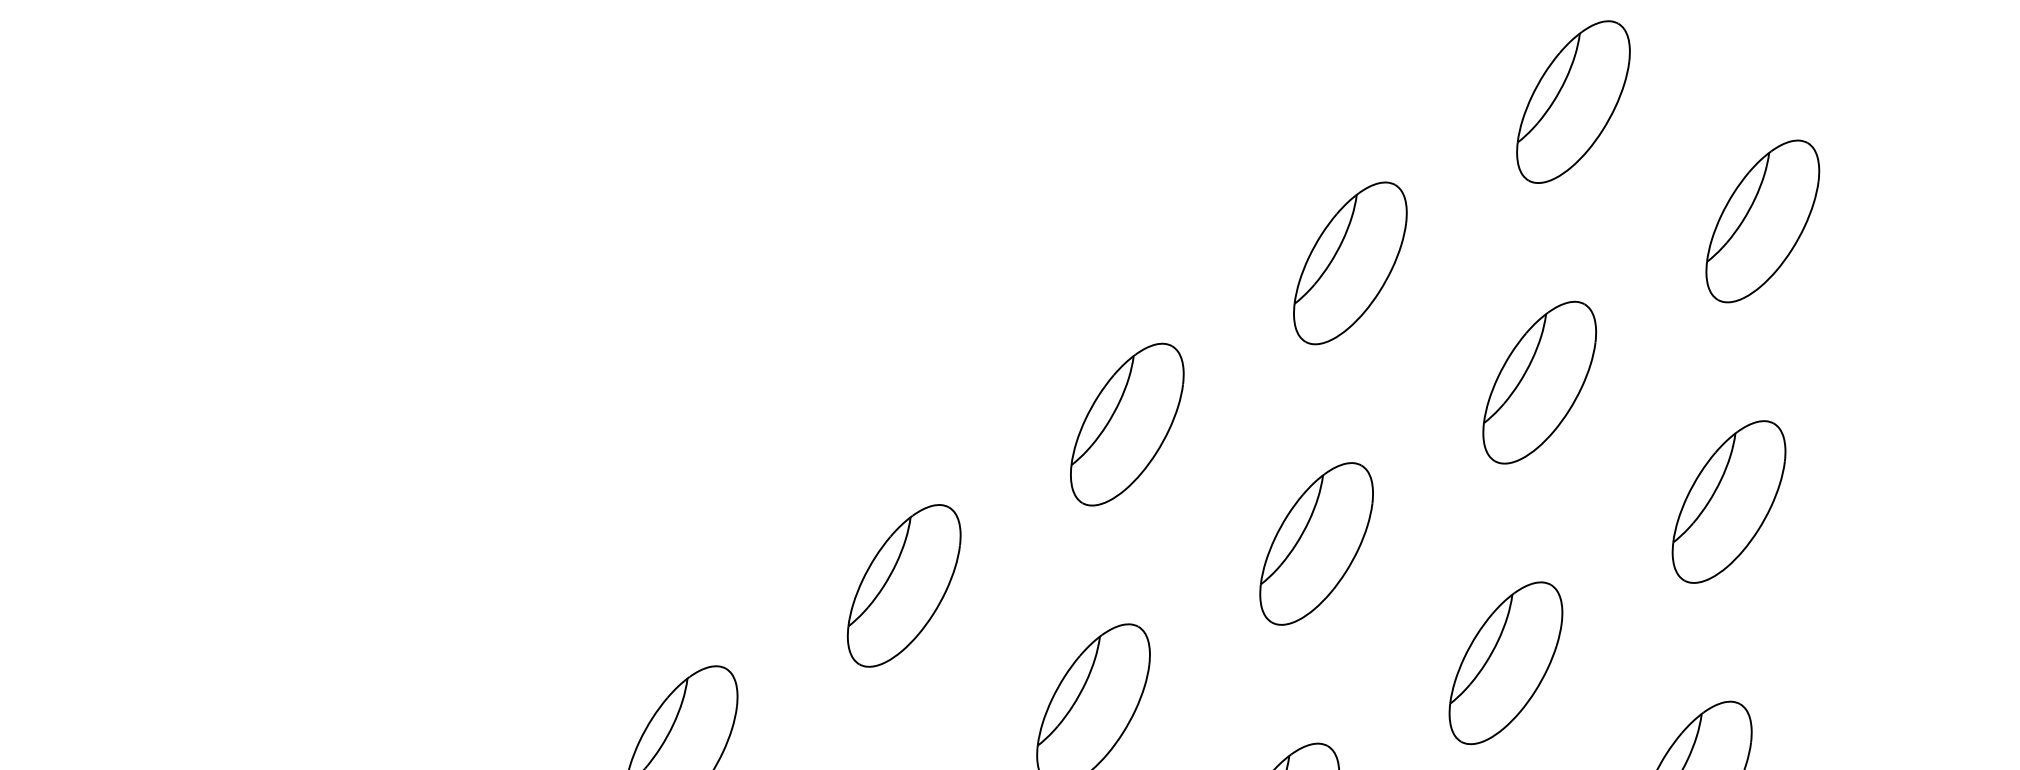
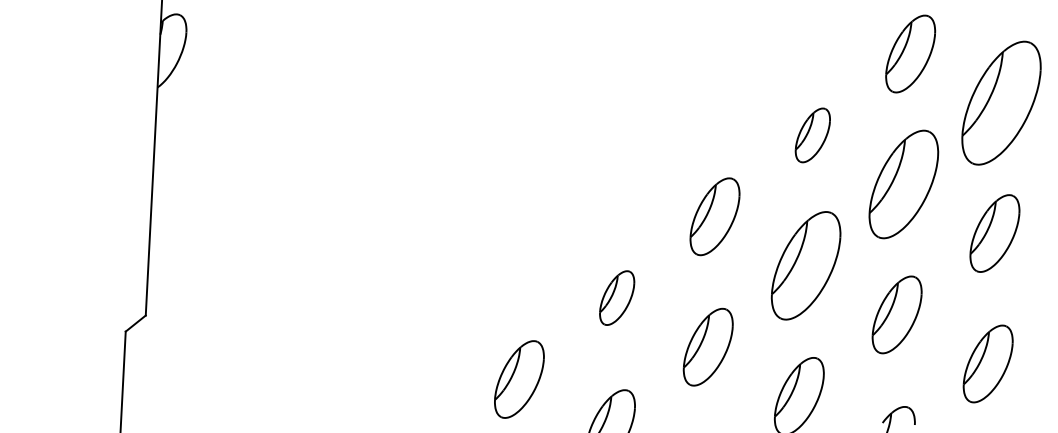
part: (1762, 220) -> (1001, 102), size x1.6
part: (1349, 263) -> (812, 135), size x0.7
part: (1538, 382) -> (903, 184), size x1.4
part: (1315, 543) -> (805, 265), size x1.4
part: (902, 584) -> (616, 297), size x0.7

